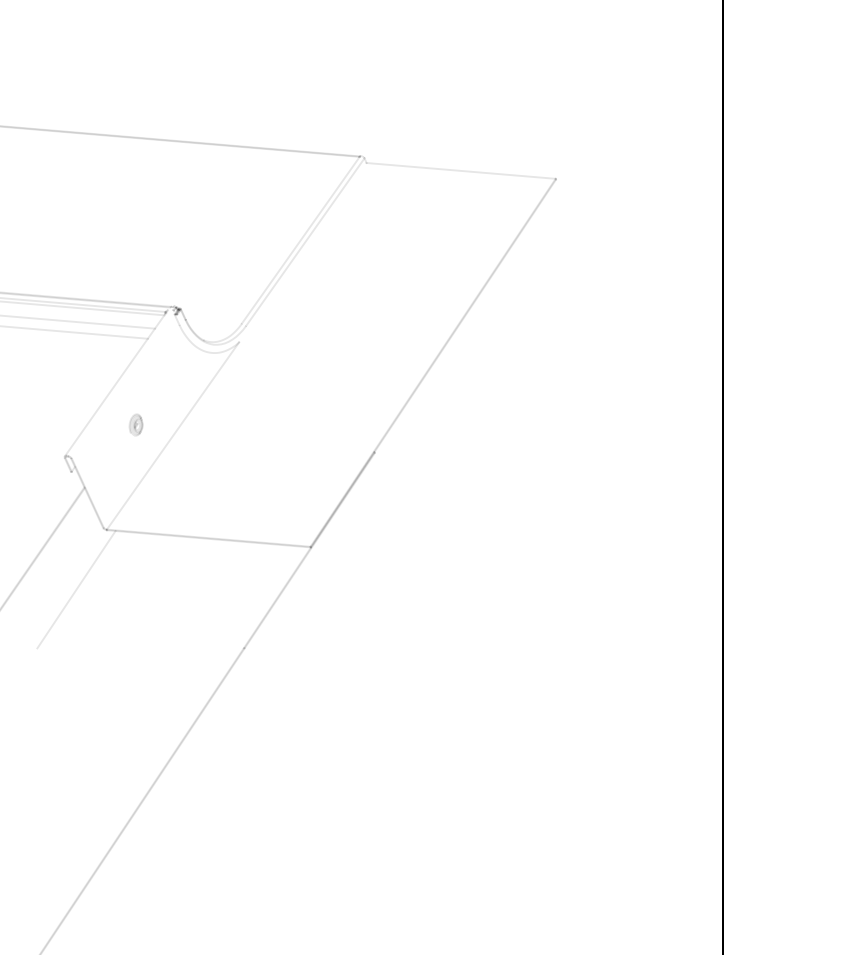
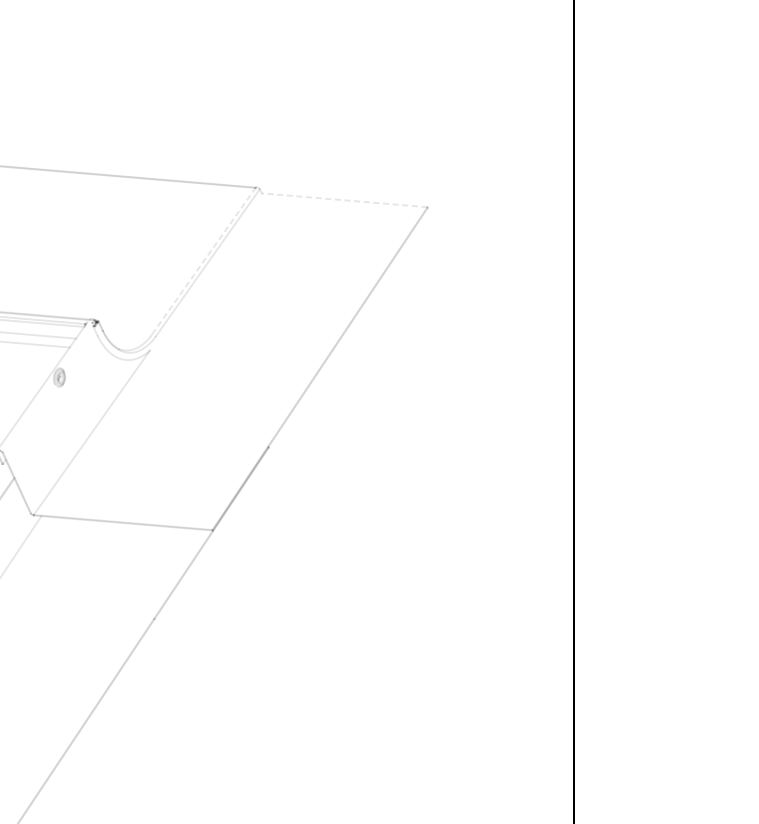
line: (461, 170) -> (344, 199), solid -> dashed
line: (300, 240) -> (203, 261), solid -> dashed
part: (135, 424) -> (58, 377), moved

